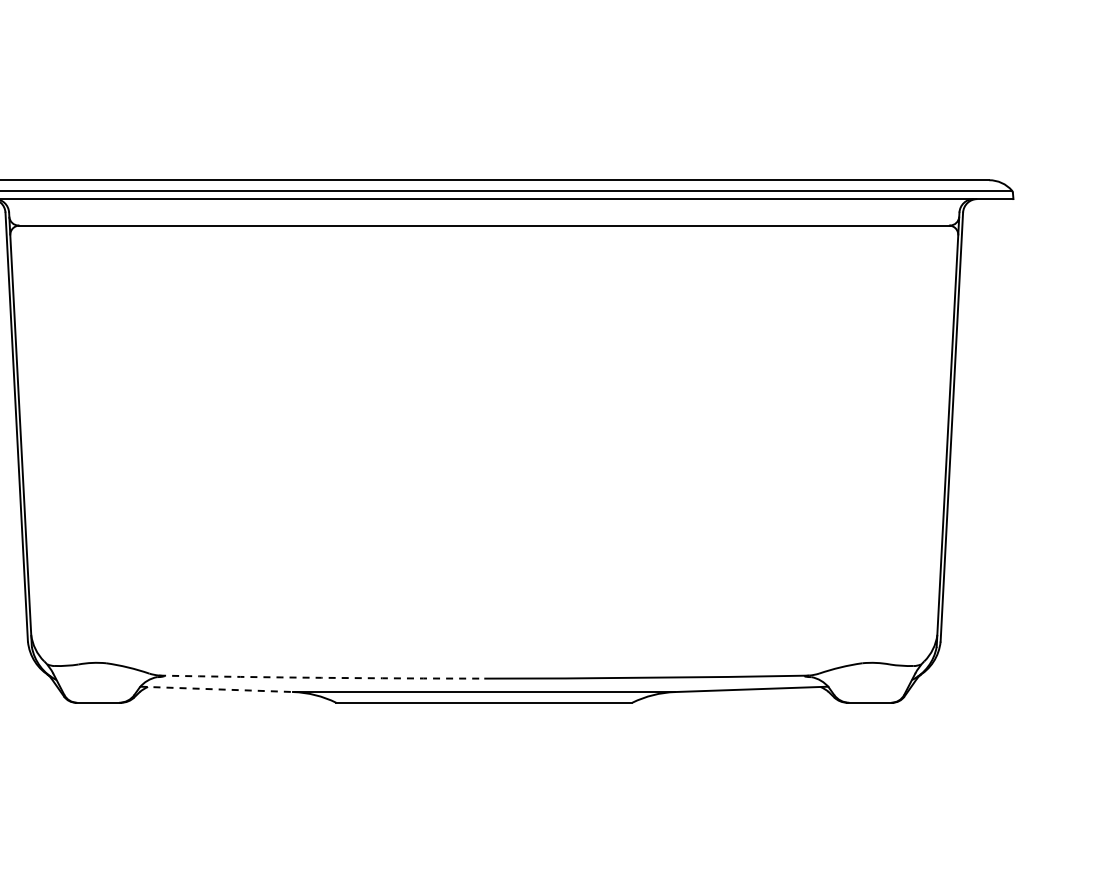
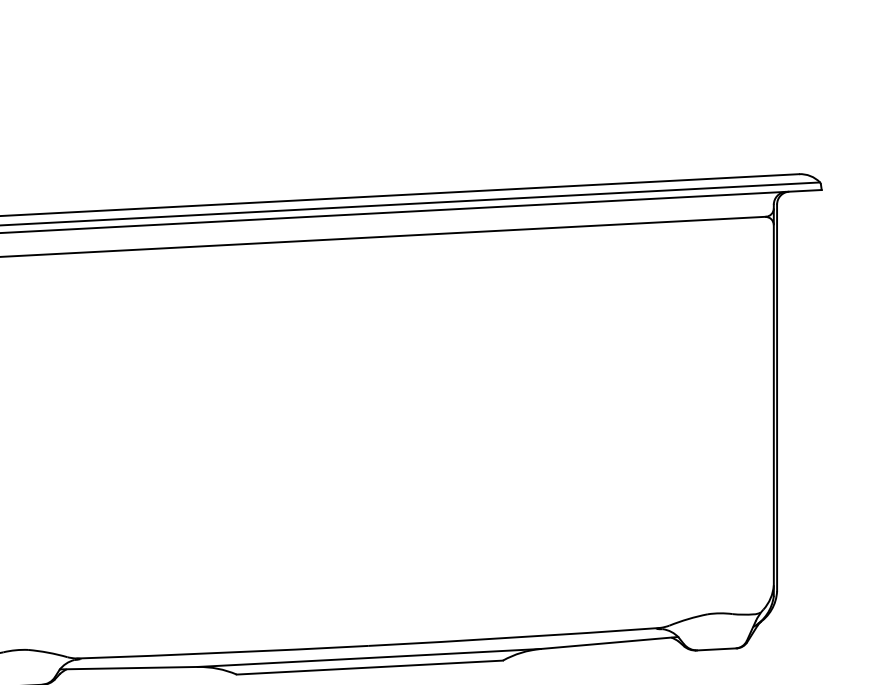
arc: (321, 677) -> (222, 652), dashed -> solid
line: (216, 689) -> (128, 668), dashed -> solid

